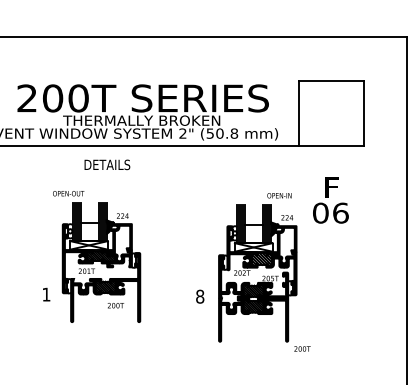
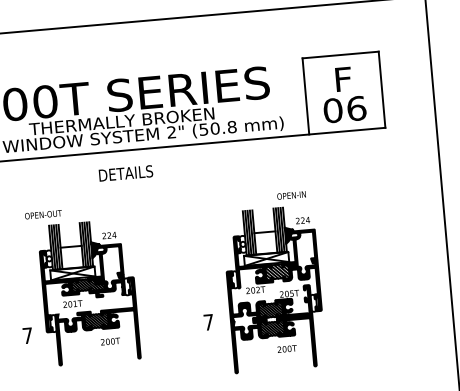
text: (107, 164) -> (126, 172), moved
text: (330, 200) -> (343, 94), moved
text: (46, 294) -> (27, 335), 1 -> 7
text: (200, 296) -> (209, 322), 8 -> 7
text: (302, 348) -> (287, 348), moved

